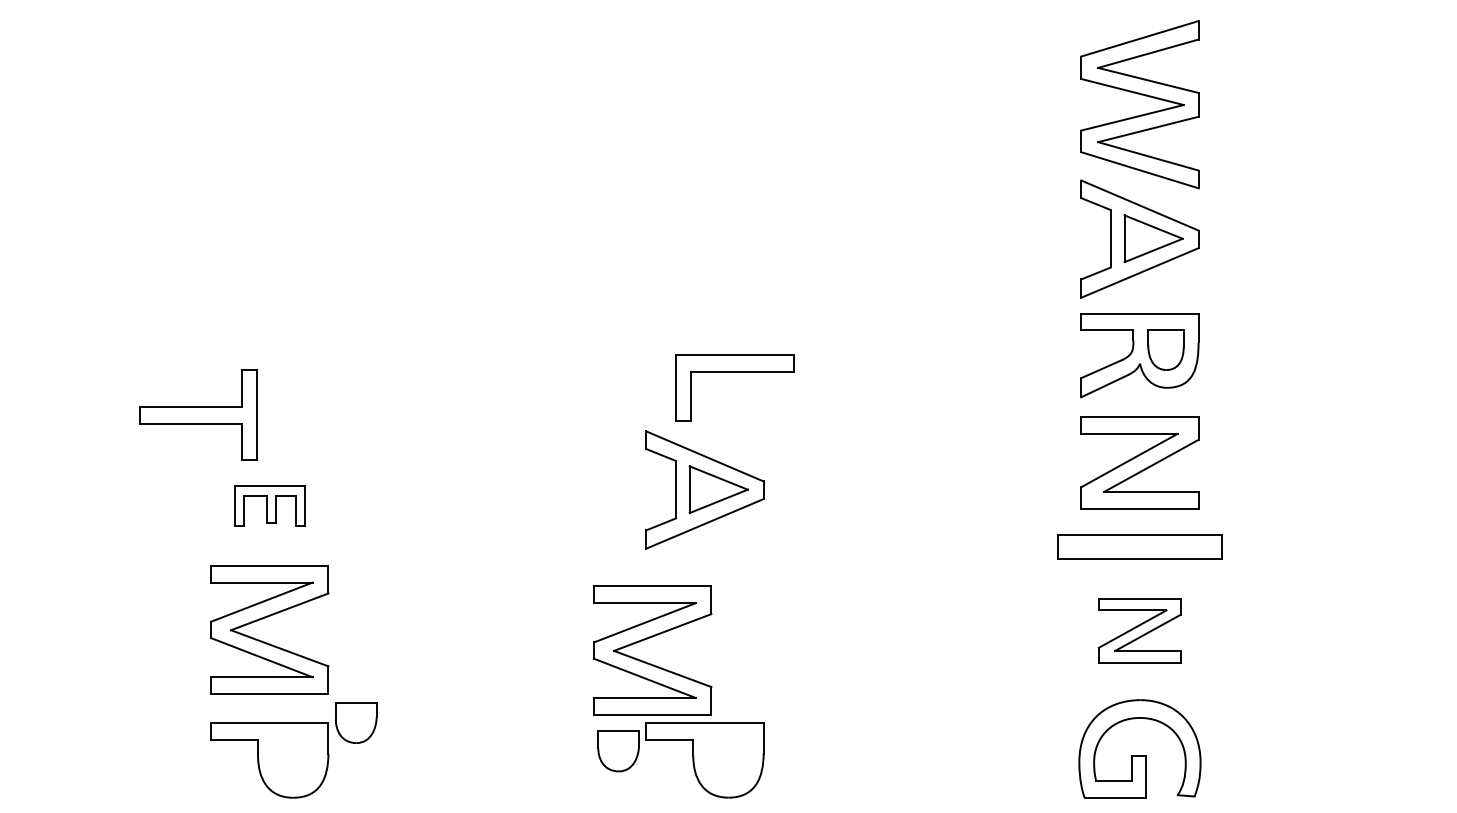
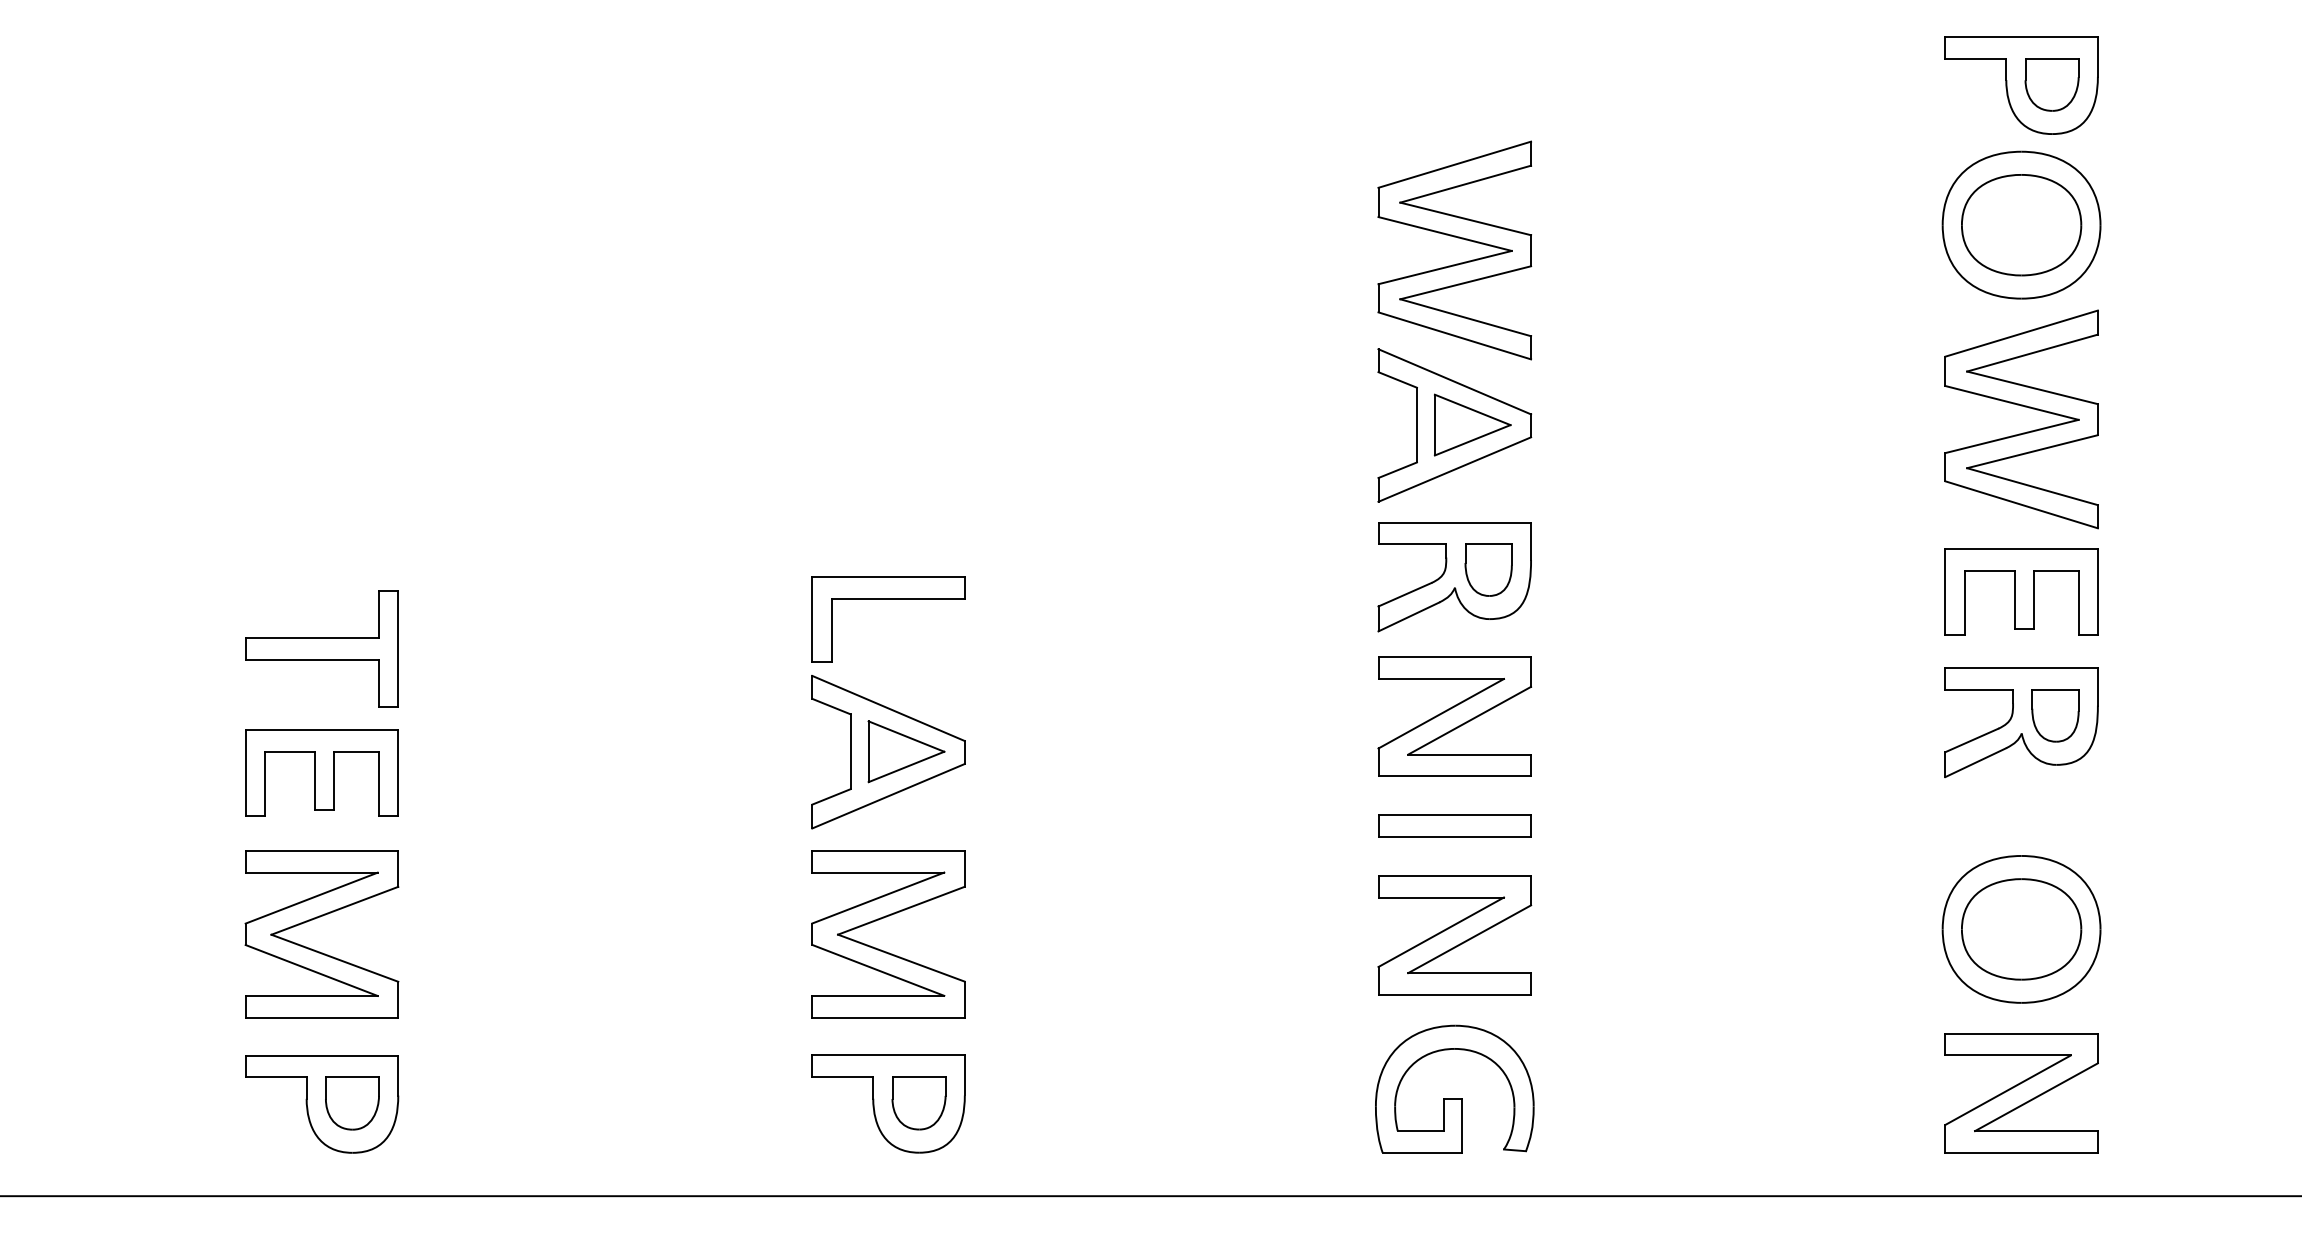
part: (734, 372) -> (888, 599), moved
part: (198, 414) -> (321, 648), moved
part: (269, 505) -> (321, 772), size x1.67
part: (1139, 546) -> (1454, 825), size x0.71
part: (1139, 630) -> (1454, 935), size x1.43
part: (649, 638) -> (884, 918), moved
part: (356, 723) -> (352, 1103), moved
part: (618, 751) -> (918, 1103), moved

